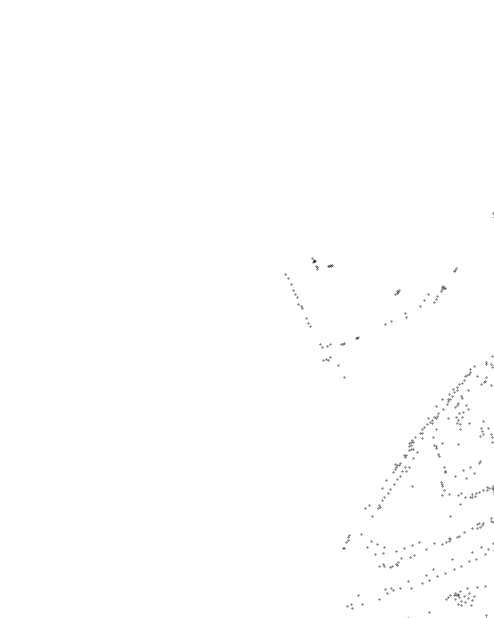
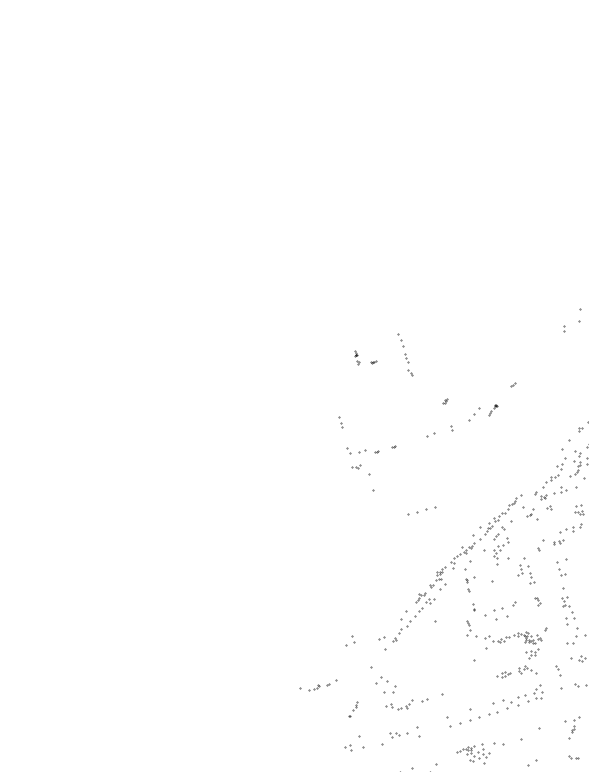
part: (293, 290) -> (405, 354), moved
part: (440, 293) -> (493, 409), size x0.6
part: (324, 344) -> (356, 450), size x1.6
part: (449, 538) -> (318, 685), moved
part: (346, 541) -> (353, 709), moved
part: (407, 546) -> (421, 510), moved
part: (425, 579) -> (350, 640), moved

